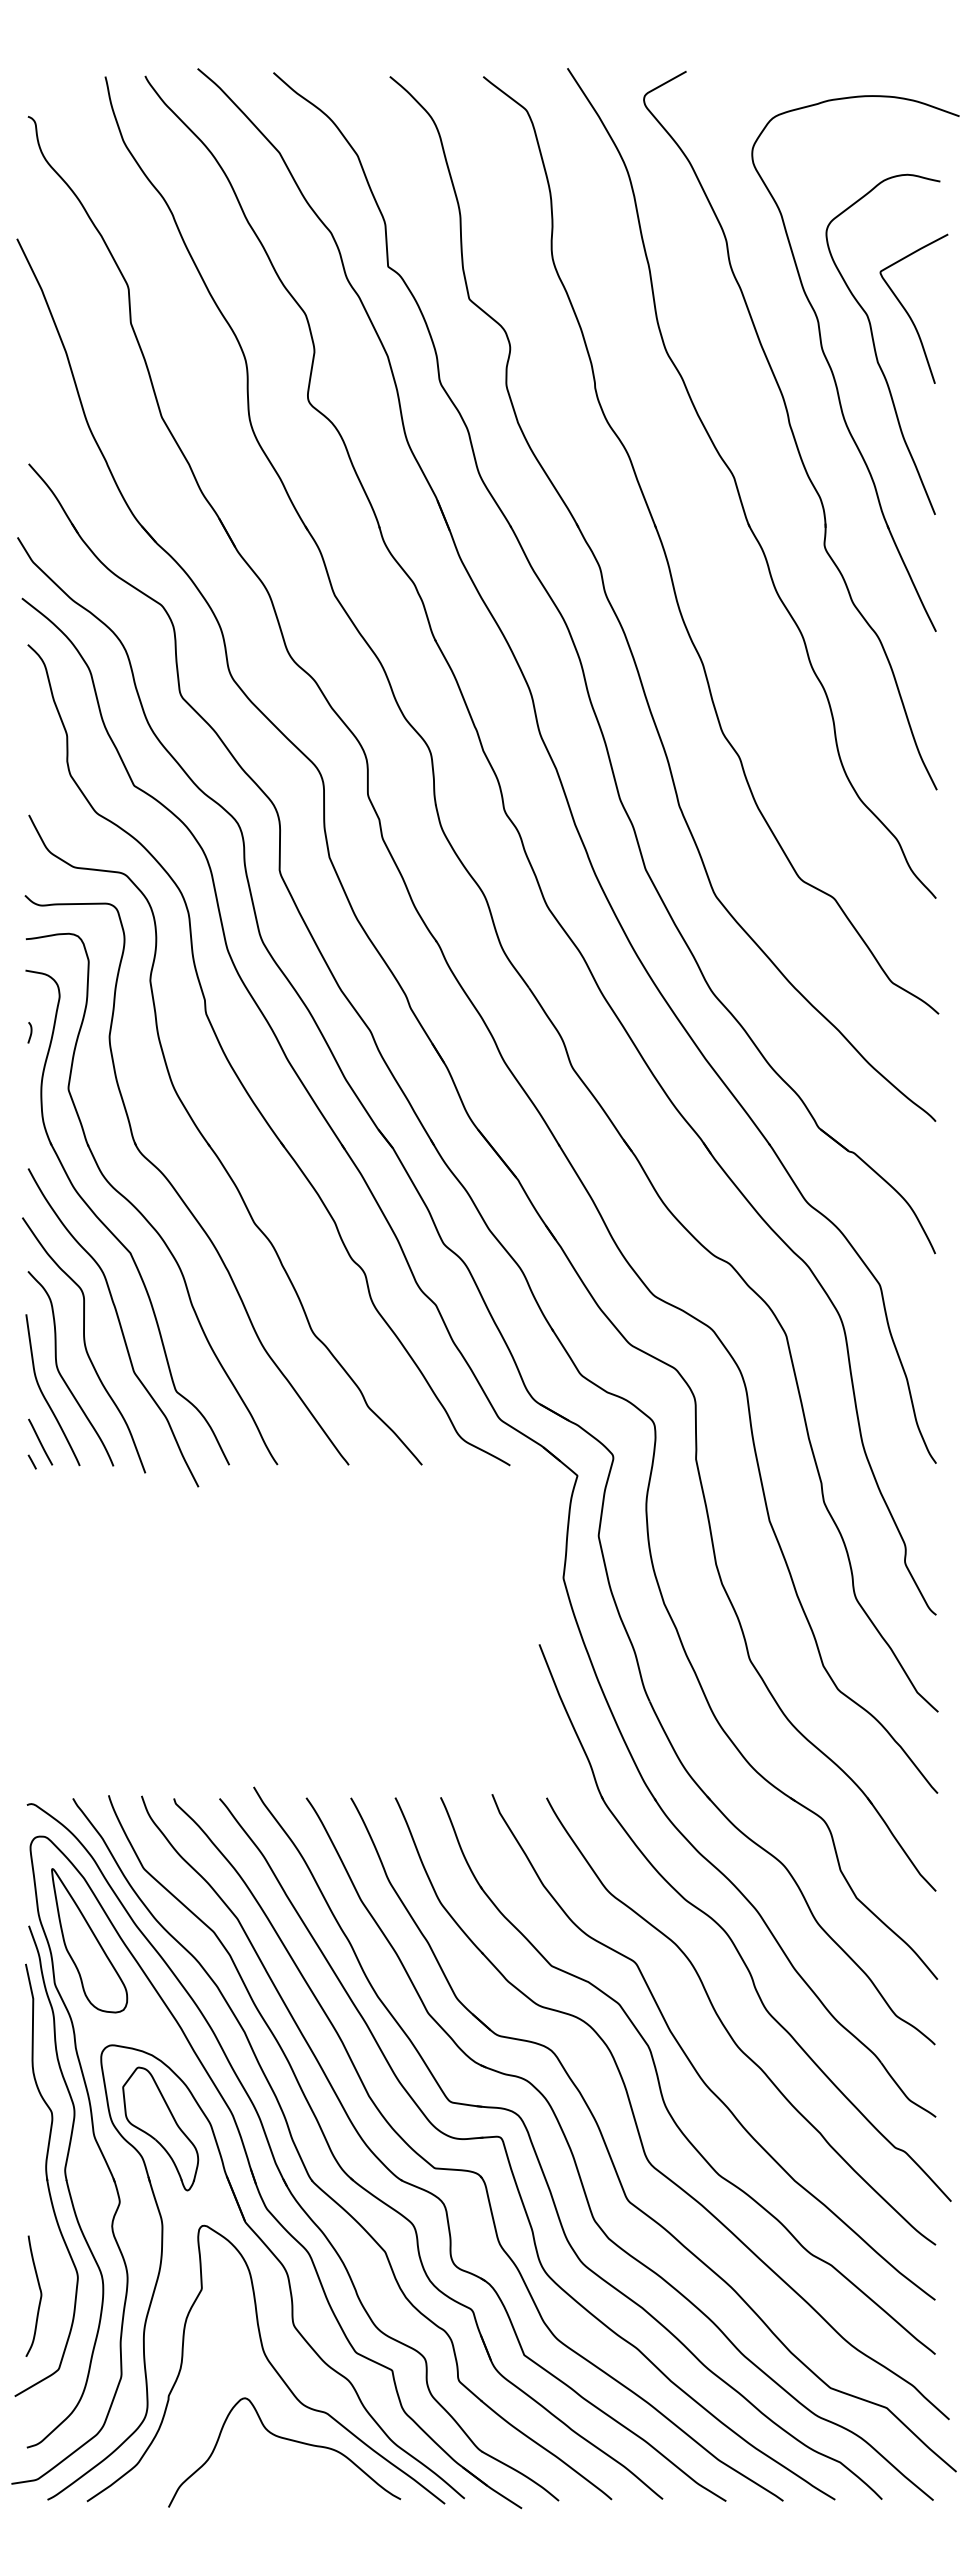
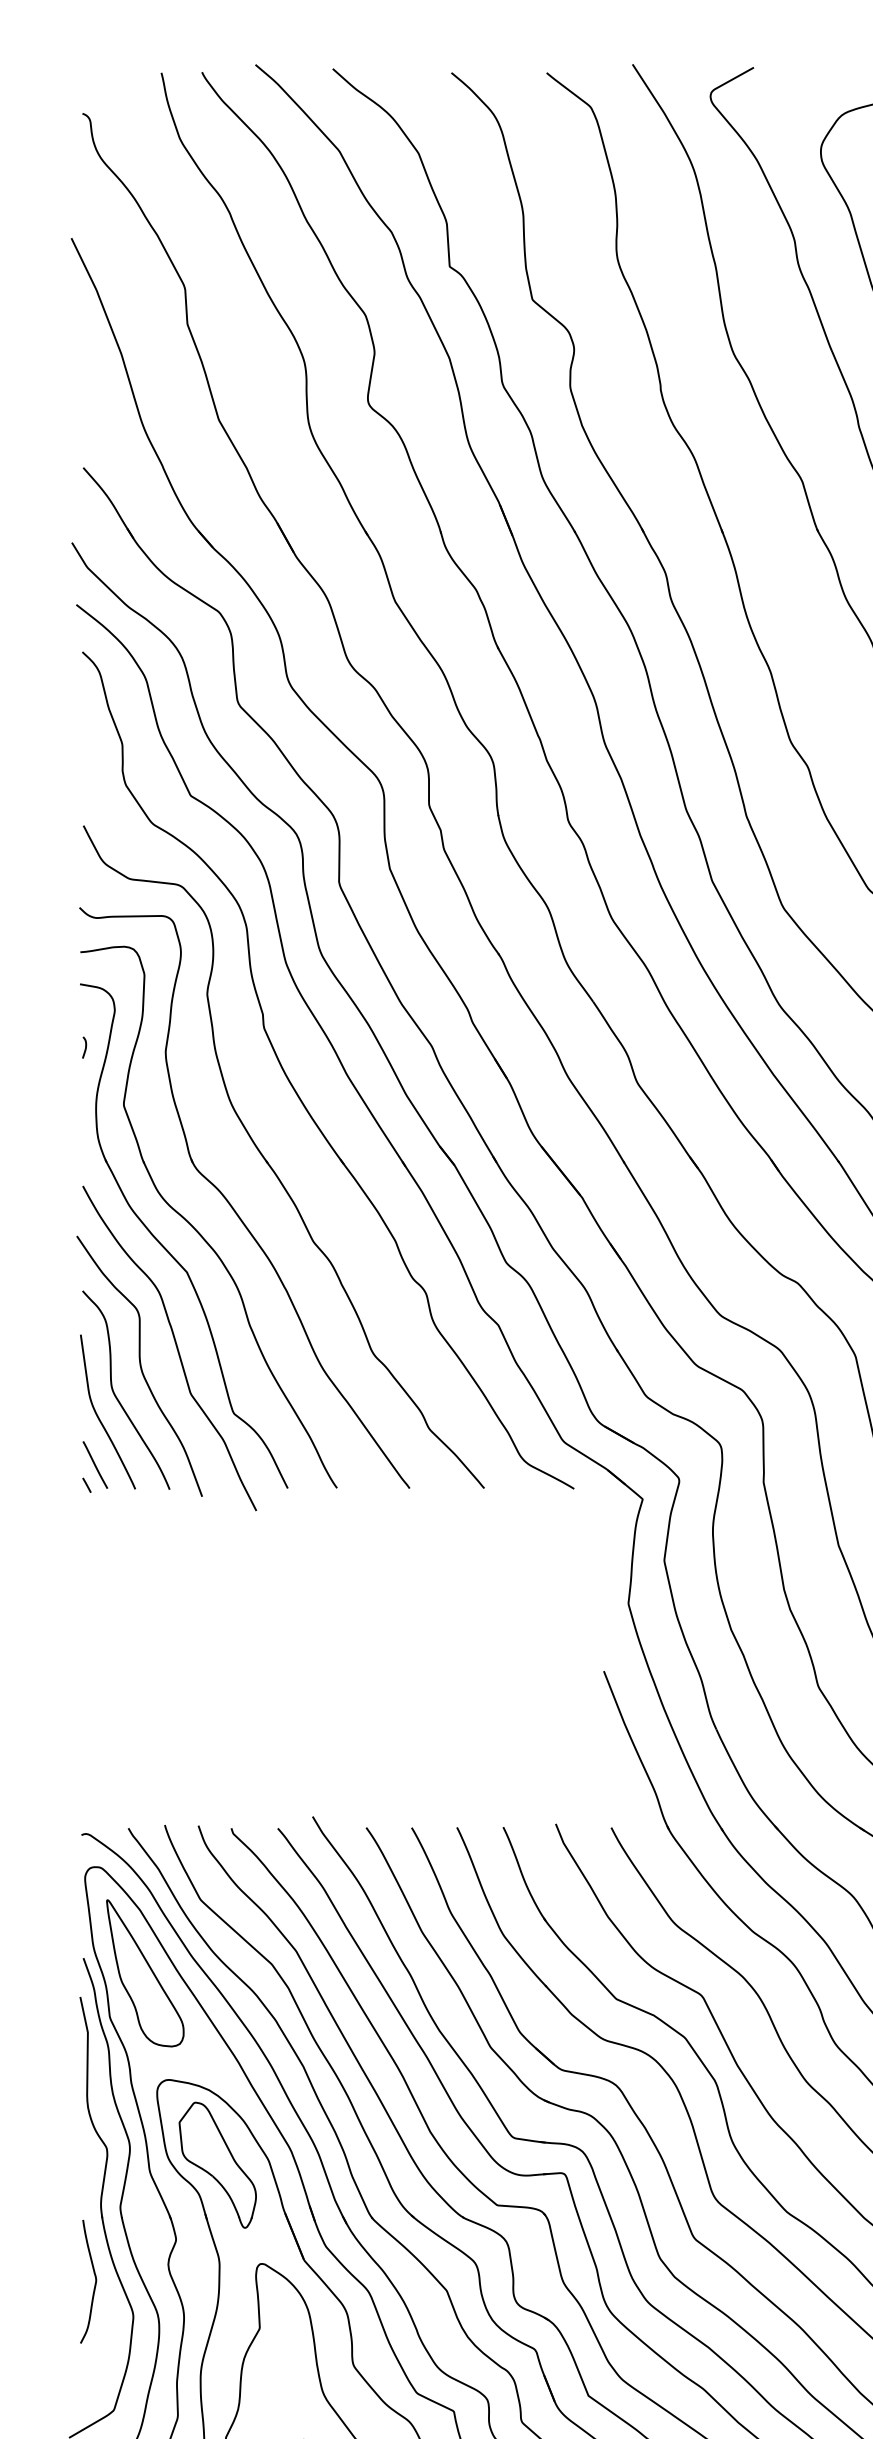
curve: (40, 2295) -> (95, 2280), moved

